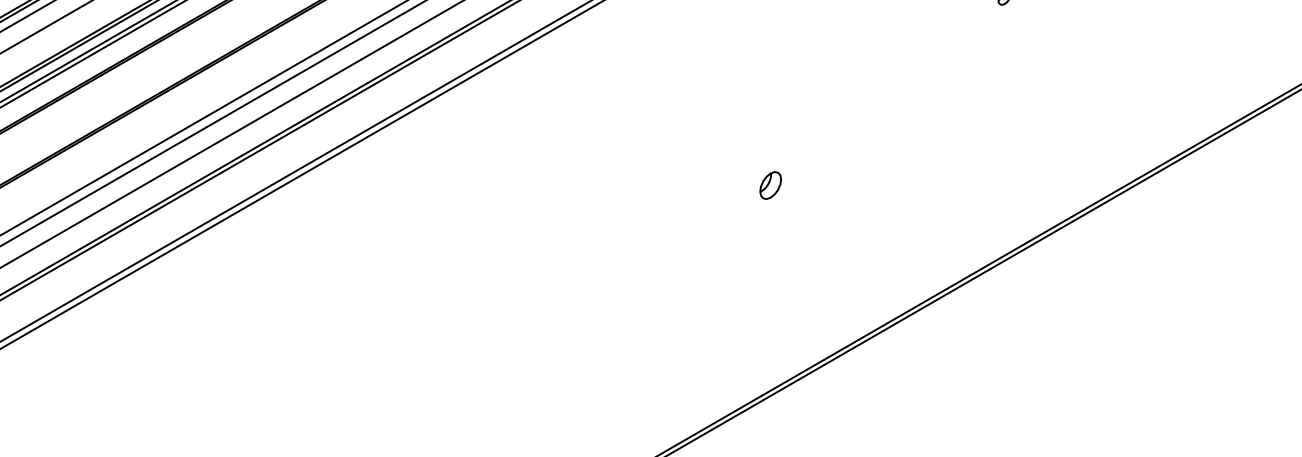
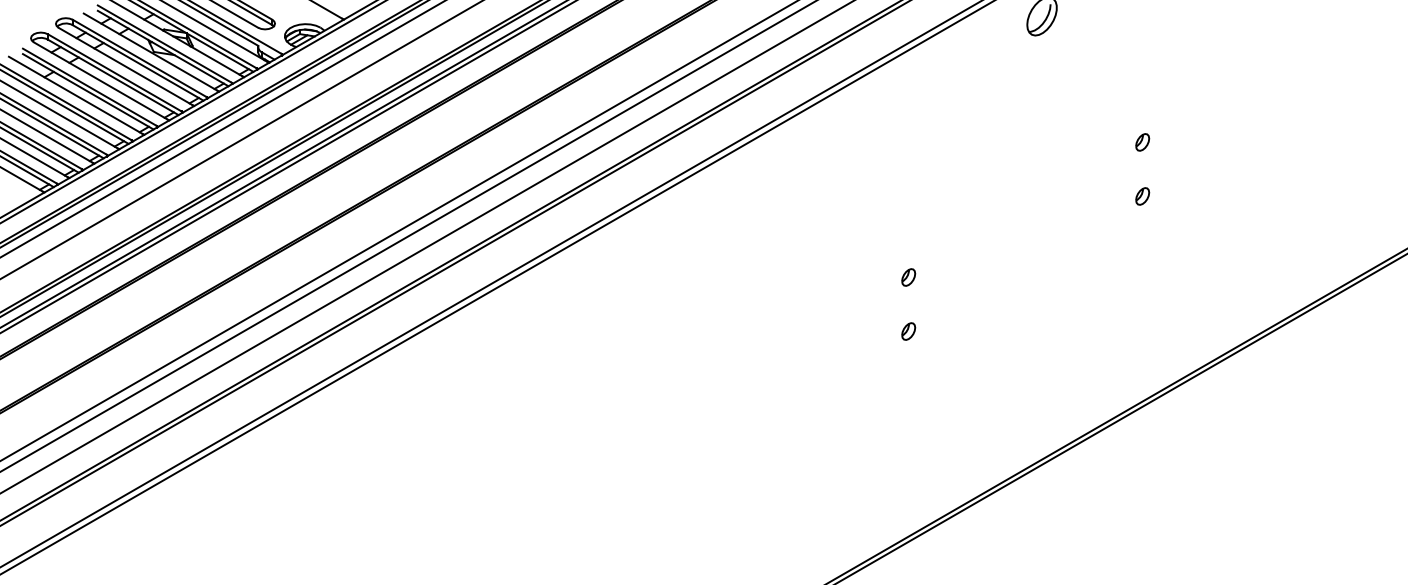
part: (1004, 50) -> (1142, 196), added
part: (770, 131) -> (908, 277), added
part: (770, 185) -> (908, 331), size x0.62

